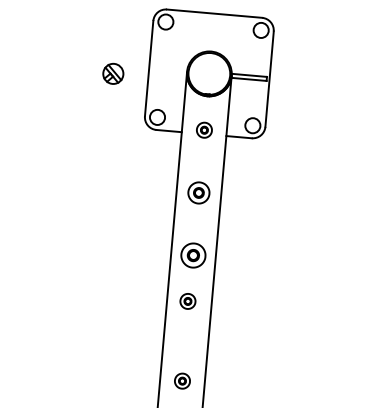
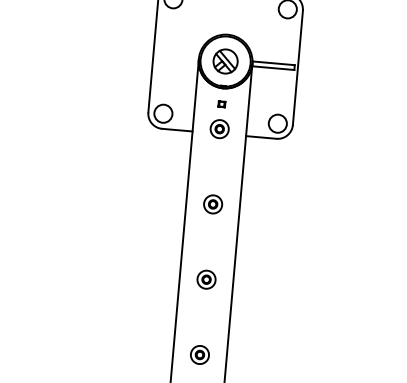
part: (113, 73) -> (225, 61), moved
part: (206, 109) -> (222, 104), added
part: (198, 192) -> (212, 203), size x0.71
part: (193, 255) -> (206, 279), size x0.62
part: (187, 301) -> (199, 355), moved

